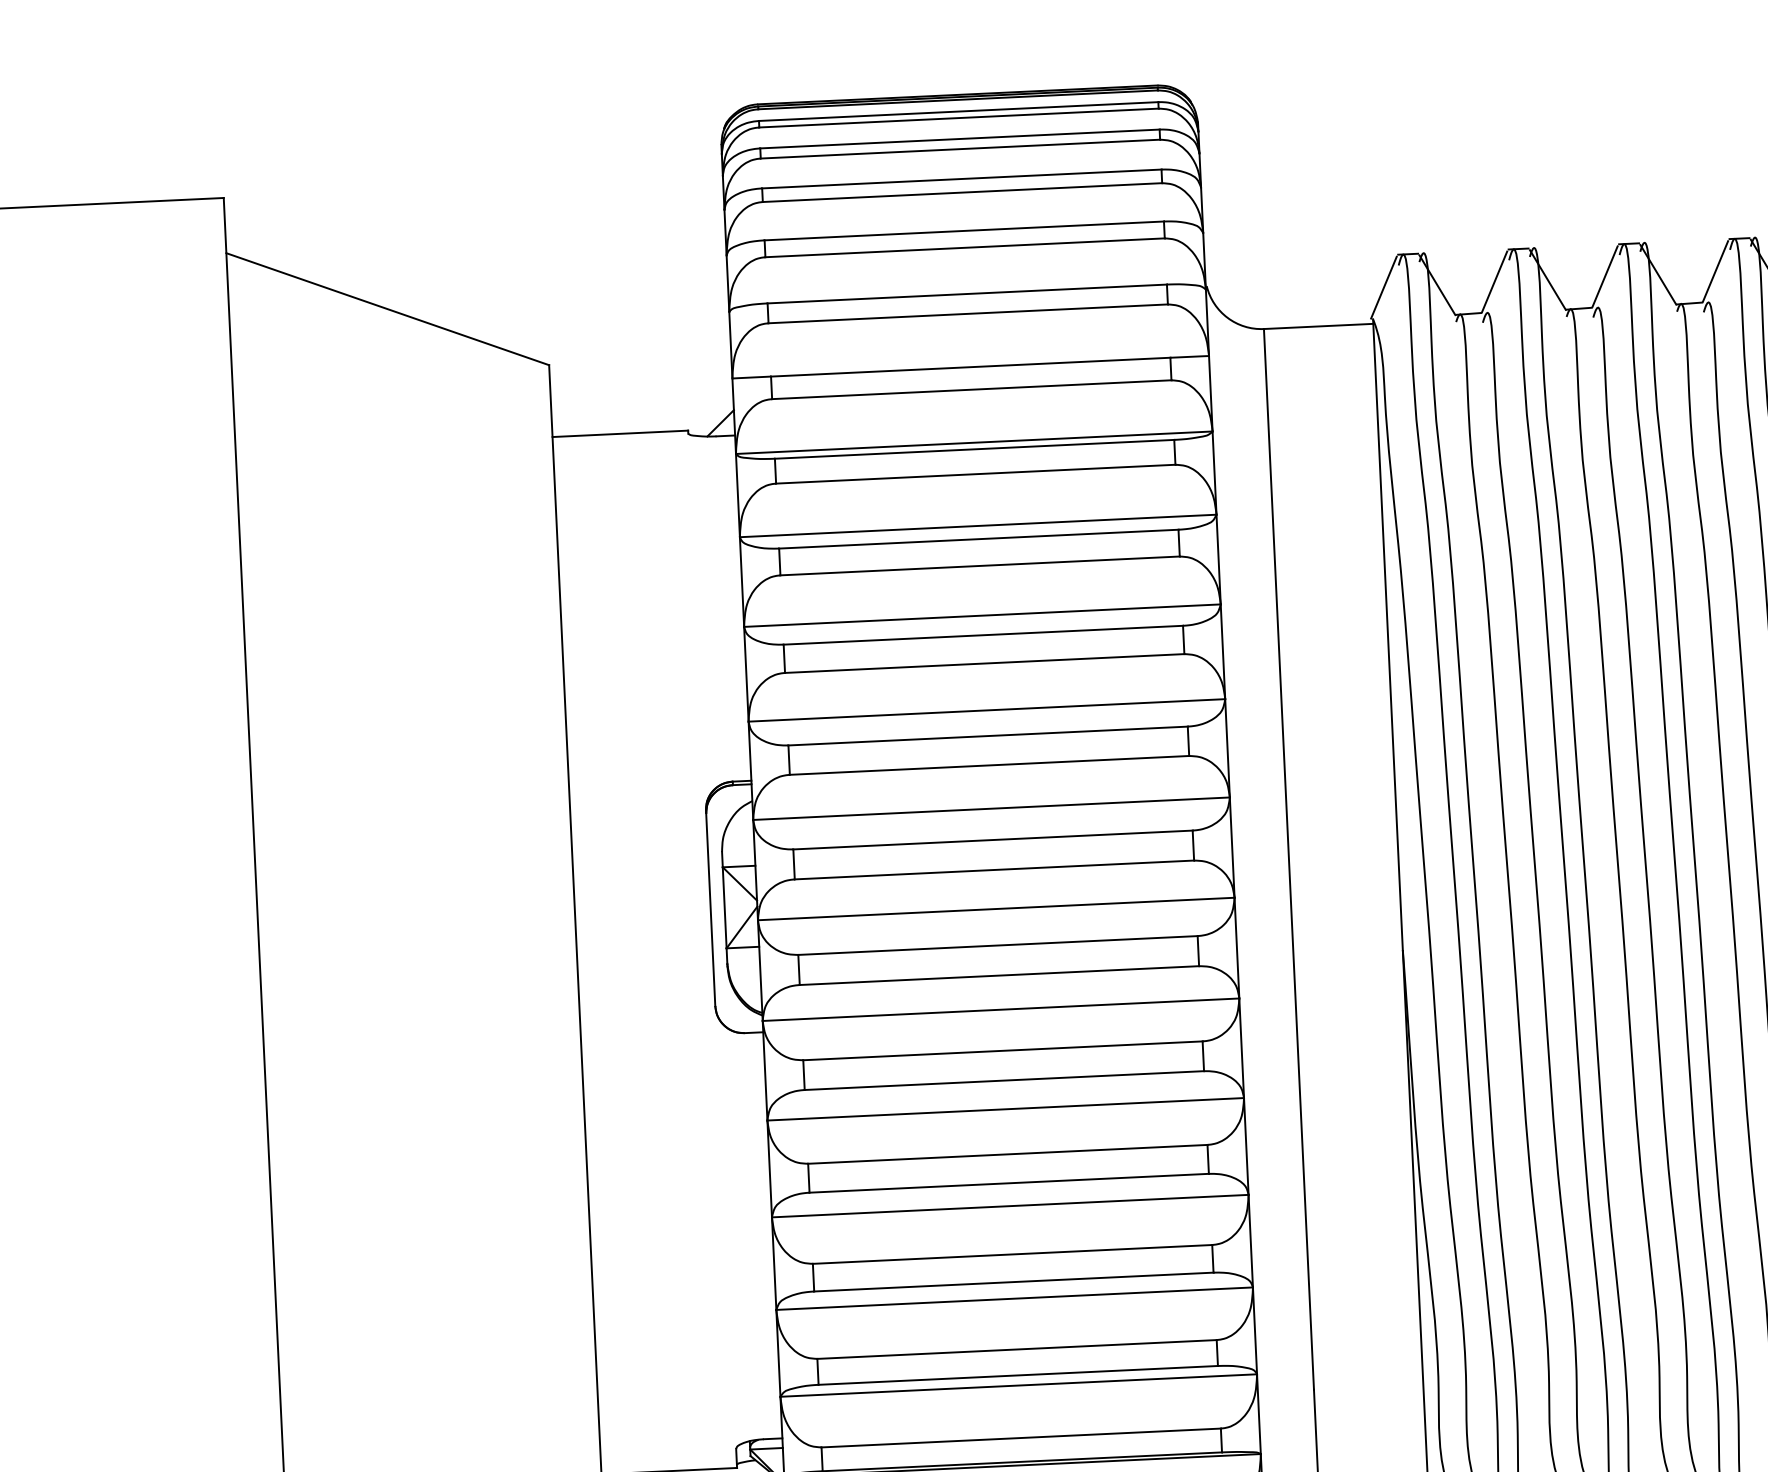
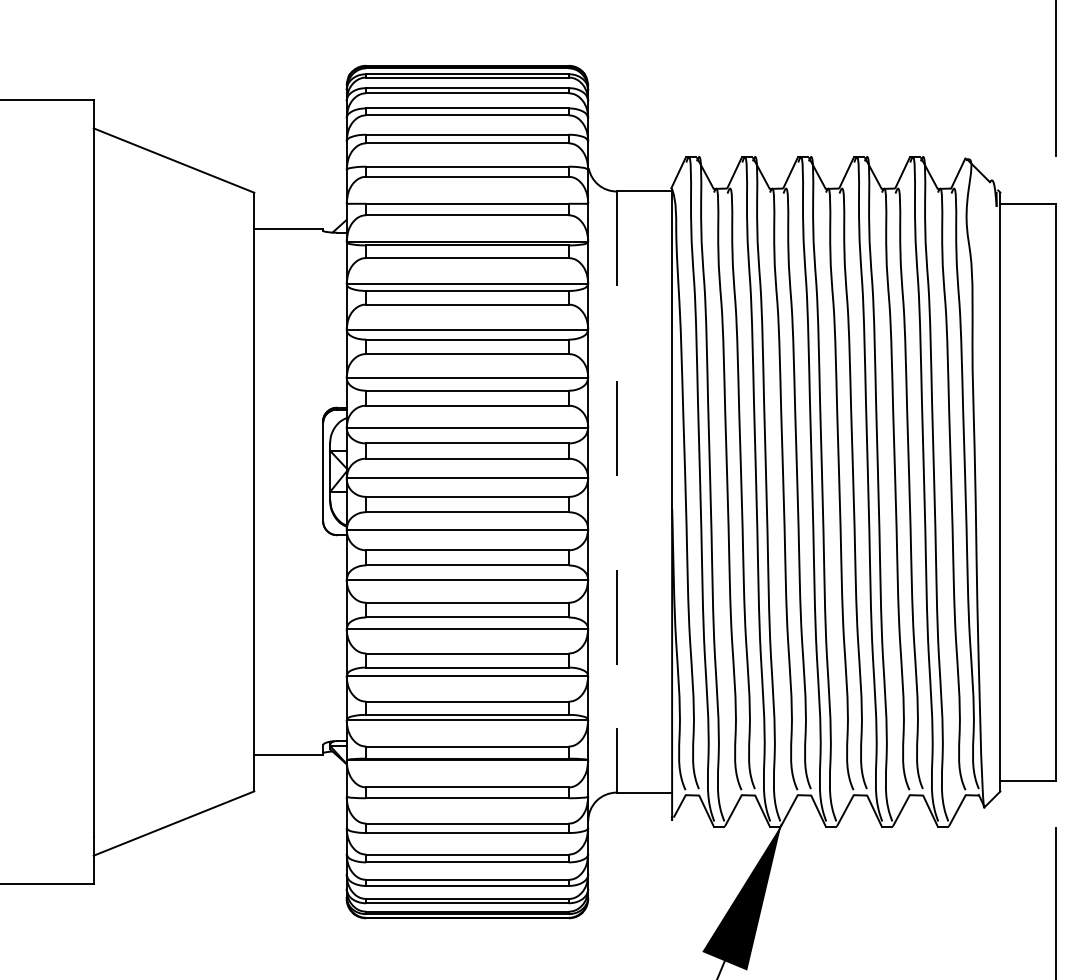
line: (1288, 859) -> (616, 460), solid -> dashed

